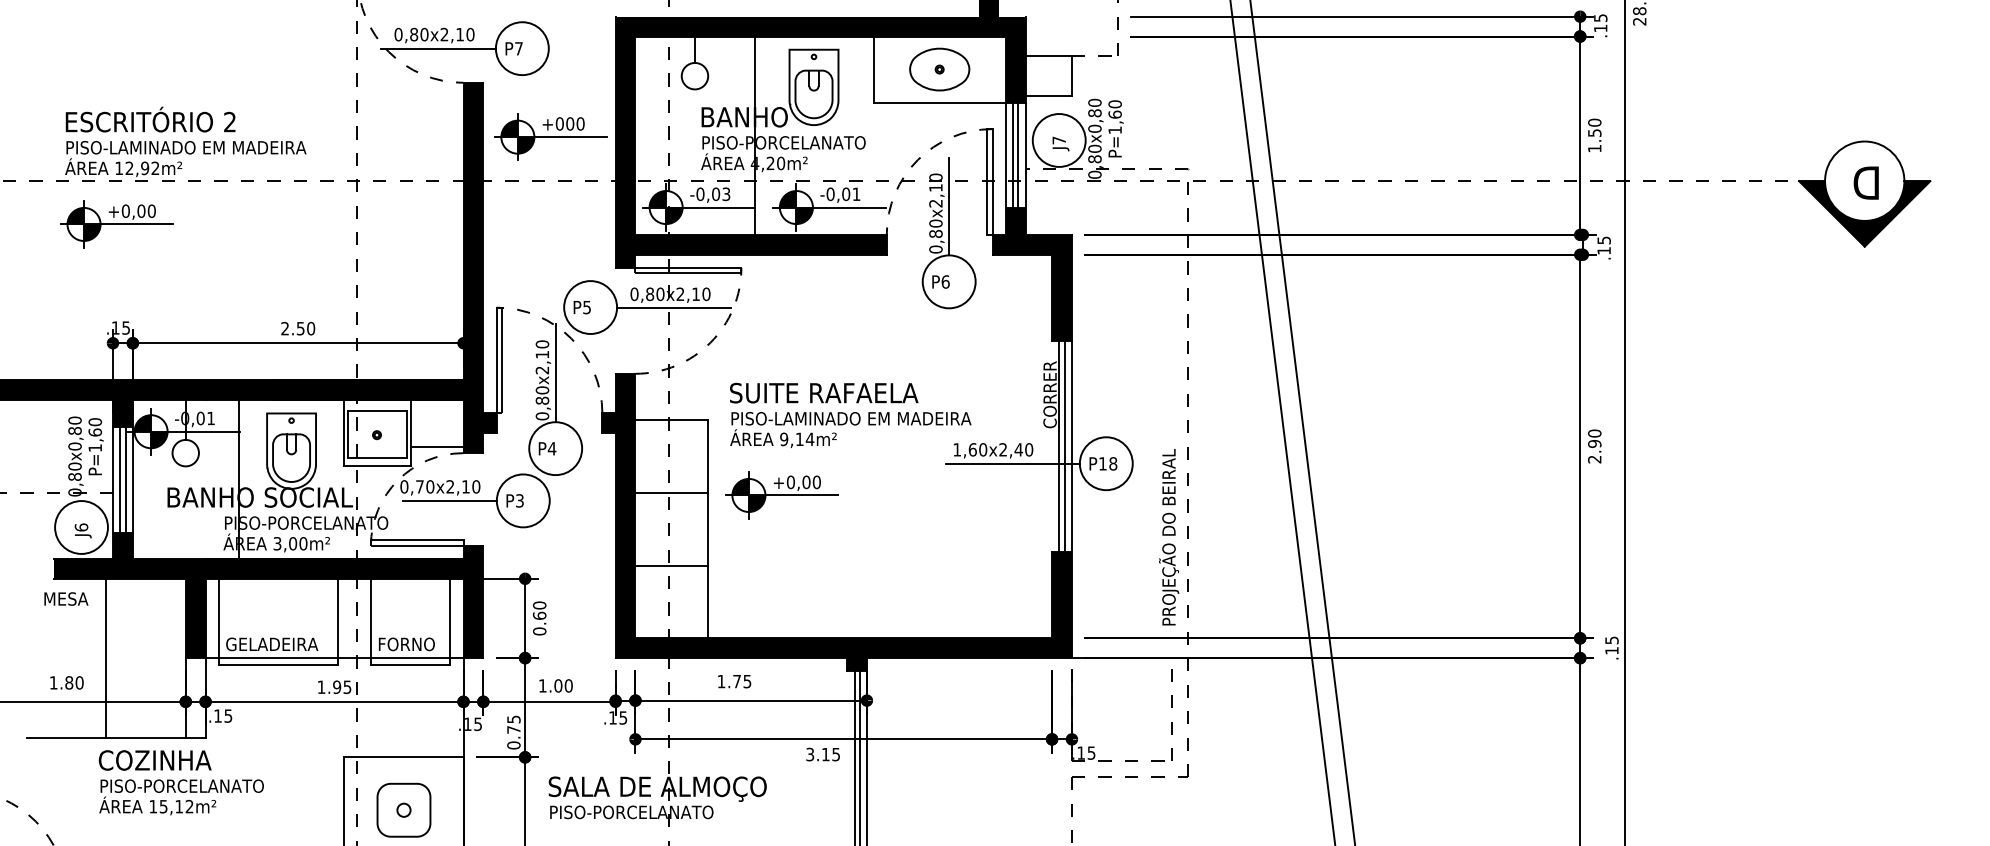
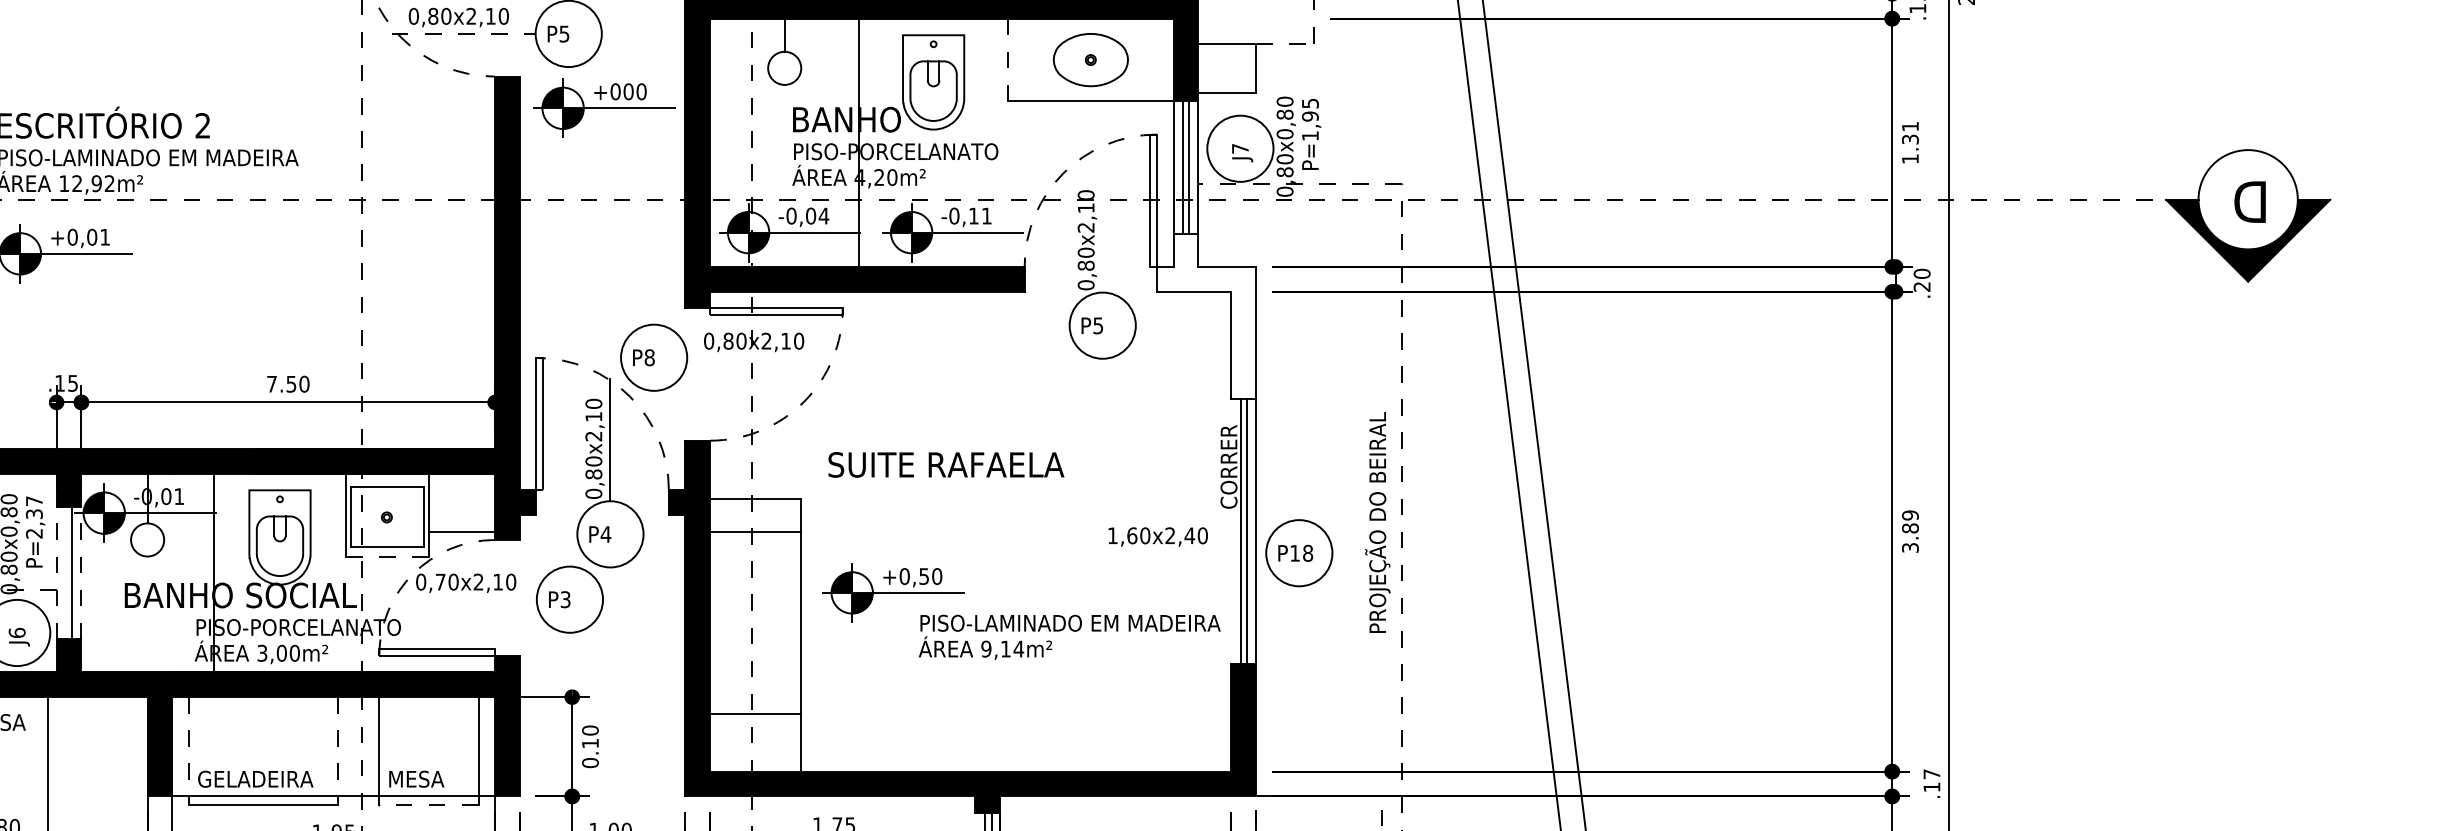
line: (438, 48) -> (463, 33), solid -> dashed
text: (518, 48) -> (563, 33), P7 -> P5
line: (873, 70) -> (1008, 61), solid -> dashed
text: (1114, 109) -> (1309, 110), P=1,60 -> P=1,95
text: (1594, 127) -> (1910, 132), 1.50 -> 1.31
part: (550, 136) -> (603, 107), moved
text: (726, 194) -> (824, 216), -0,03 -> -0,04
text: (846, 194) -> (974, 216), -0,01 -> -0,11
line: (949, 206) -> (1103, 231), removed
text: (151, 210) -> (104, 236), +0,00 -> +0,01
text: (1603, 245) -> (1921, 280), .15 -> .20
fill: (1031, 274) -> (1205, 316), removed
text: (945, 281) -> (1098, 325), P6 -> P5
text: (587, 307) -> (650, 357), P5 -> P8
line: (673, 307) -> (757, 357), removed
text: (284, 328) -> (271, 384), 2.50 -> 7.50
text: (850, 429) -> (1069, 636), moved
text: (95, 435) -> (34, 517), P=1,60 -> P=2,37
text: (1594, 446) -> (1910, 531), 2.90 -> 3.89
line: (1012, 463) -> (1181, 552), removed
line: (377, 466) -> (387, 556), solid -> dashed
line: (113, 479) -> (57, 572), solid -> dashed
line: (120, 479) -> (65, 572), removed
line: (132, 479) -> (80, 572), solid -> dashed
text: (806, 482) -> (924, 576), +0,00 -> +0,50
line: (671, 492) -> (755, 531), moved
line: (449, 500) -> (477, 599), removed
text: (1169, 537) -> (1378, 522), moved
line: (671, 565) -> (755, 714), moved
text: (539, 615) -> (590, 743), 0.60 -> 0.10
line: (218, 621) -> (188, 750), solid -> dashed
line: (337, 621) -> (337, 750), solid -> dashed
text: (1611, 640) -> (1931, 774), .15 -> .17
text: (407, 644) -> (425, 779), FORNO -> MESA
line: (410, 664) -> (428, 804), solid -> dashed

